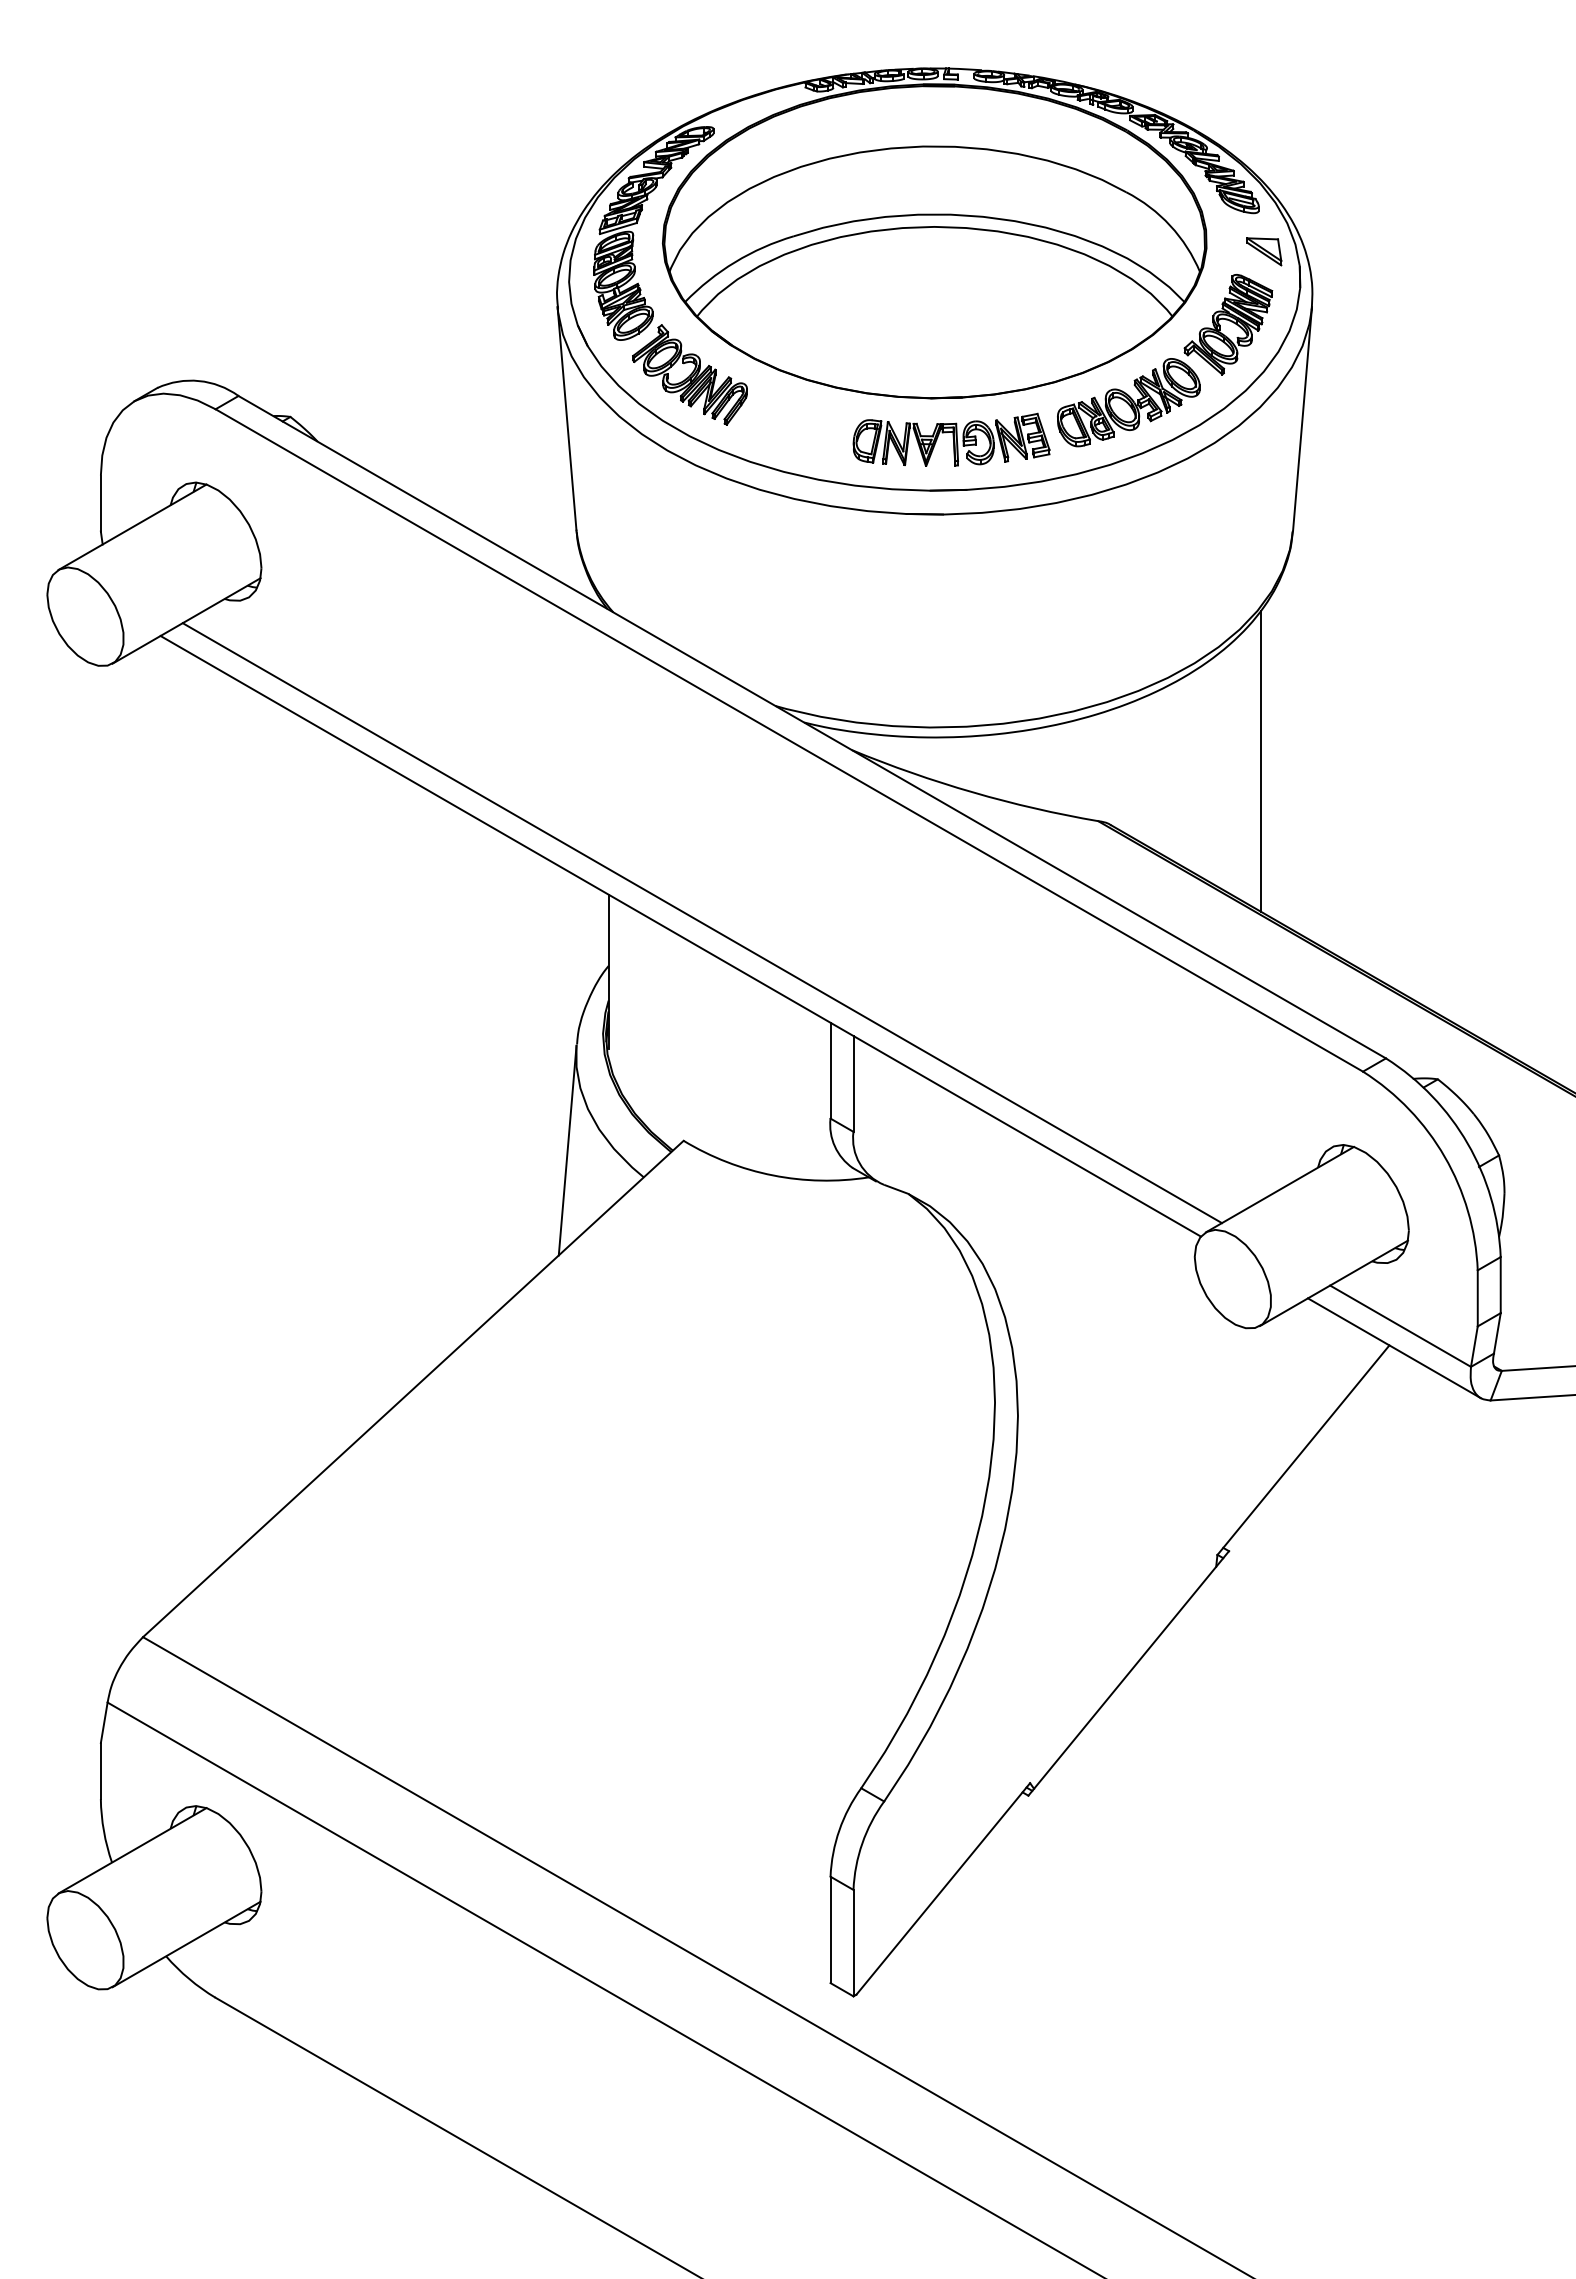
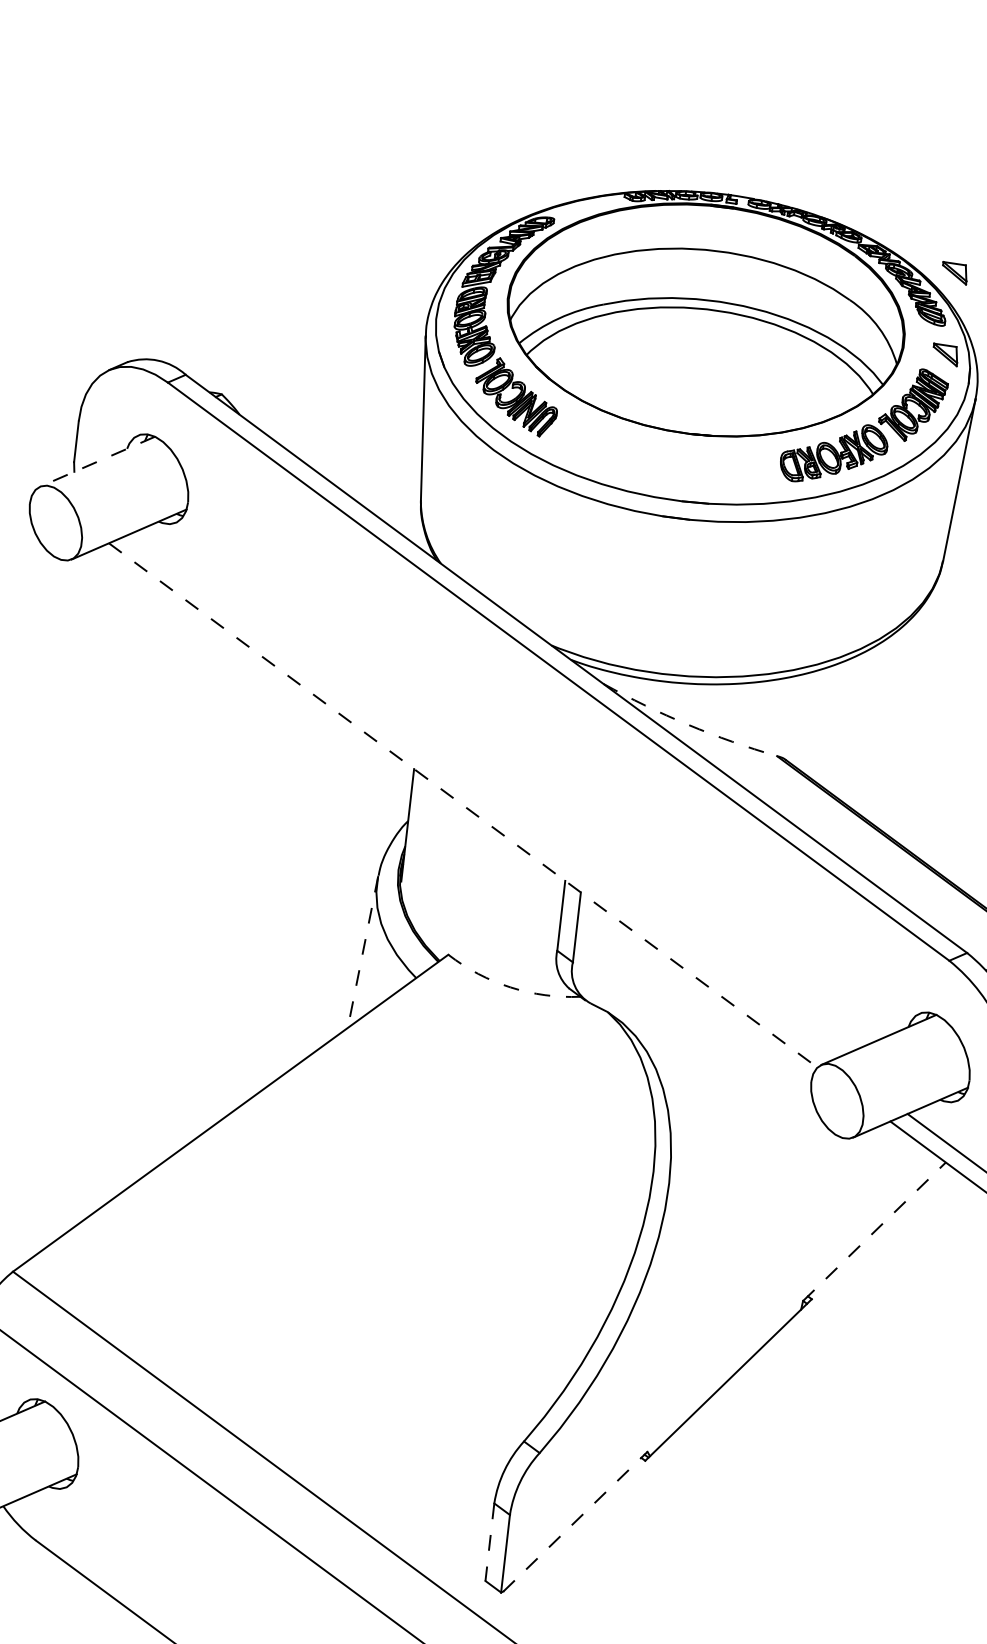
part: (1264, 139) -> (954, 273), added
part: (951, 439) -> (701, 465), removed
line: (132, 527) -> (97, 461), solid -> dashed
line: (1260, 760) -> (900, 725), removed
arc: (973, 792) -> (688, 724), solid -> dashed
line: (701, 923) -> (479, 797), removed
line: (680, 936) -> (463, 805), solid -> dashed
line: (567, 1151) -> (362, 952), solid -> dashed
arc: (773, 1175) -> (510, 987), solid -> dashed
line: (1303, 1450) -> (874, 1232), solid -> dashed
line: (943, 1888) -> (575, 1521), solid -> dashed
line: (830, 1930) -> (489, 1542), solid -> dashed

